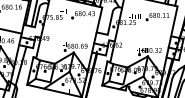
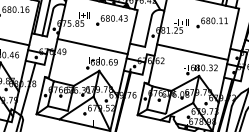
line: (68, 34) -> (92, 46), added
line: (142, 38) -> (191, 51), added

